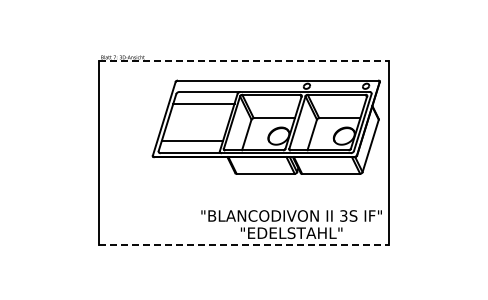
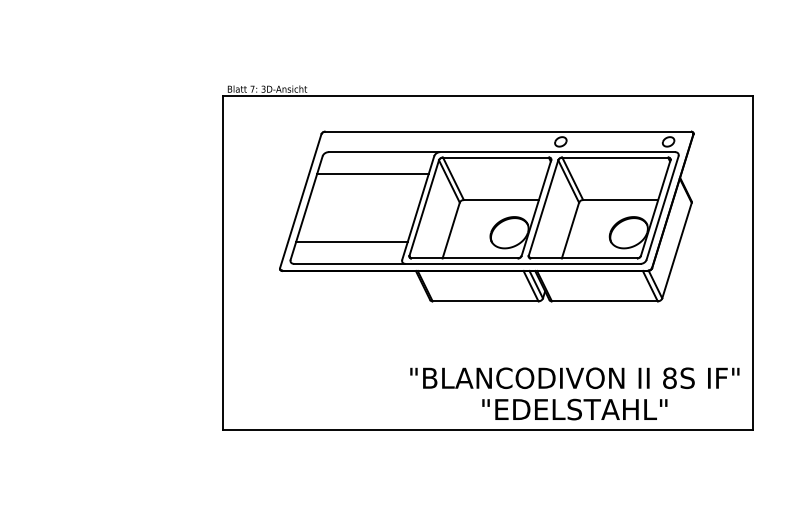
line: (244, 61) -> (488, 96), dashed -> solid
part: (265, 126) -> (485, 215), moved
text: (343, 215) -> (669, 377), 3S -> 8S
line: (244, 244) -> (488, 430), dashed -> solid

